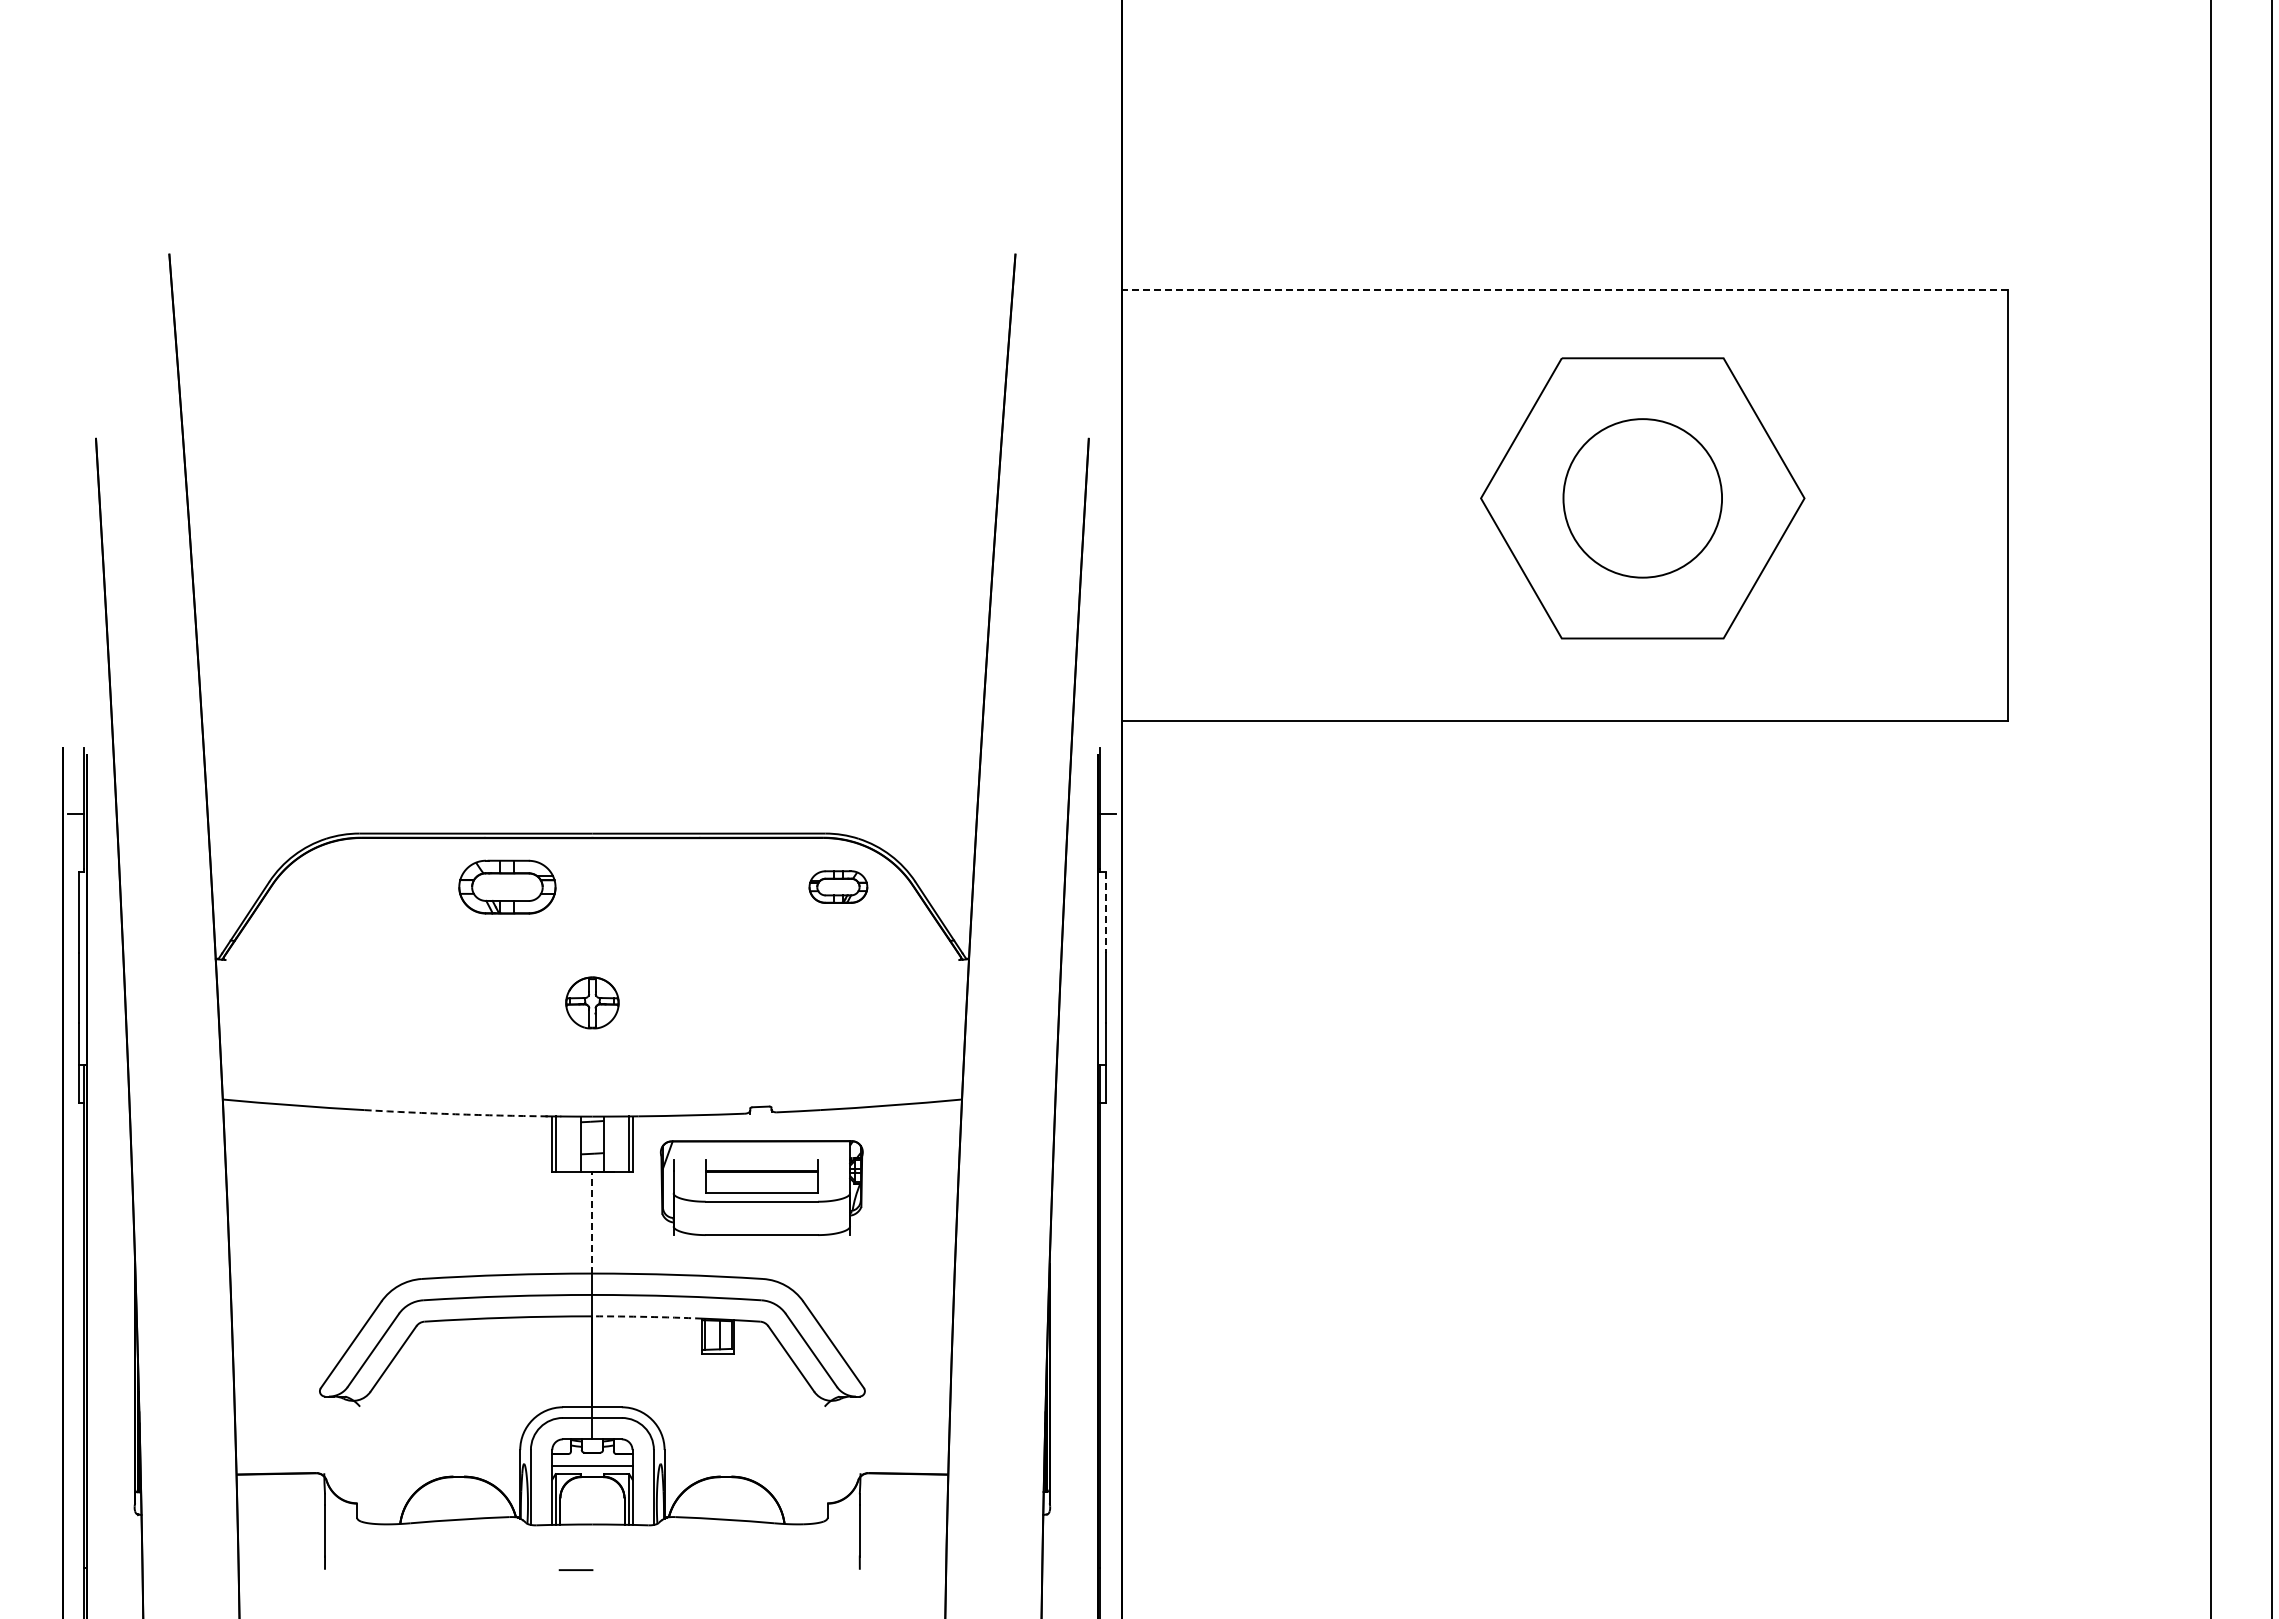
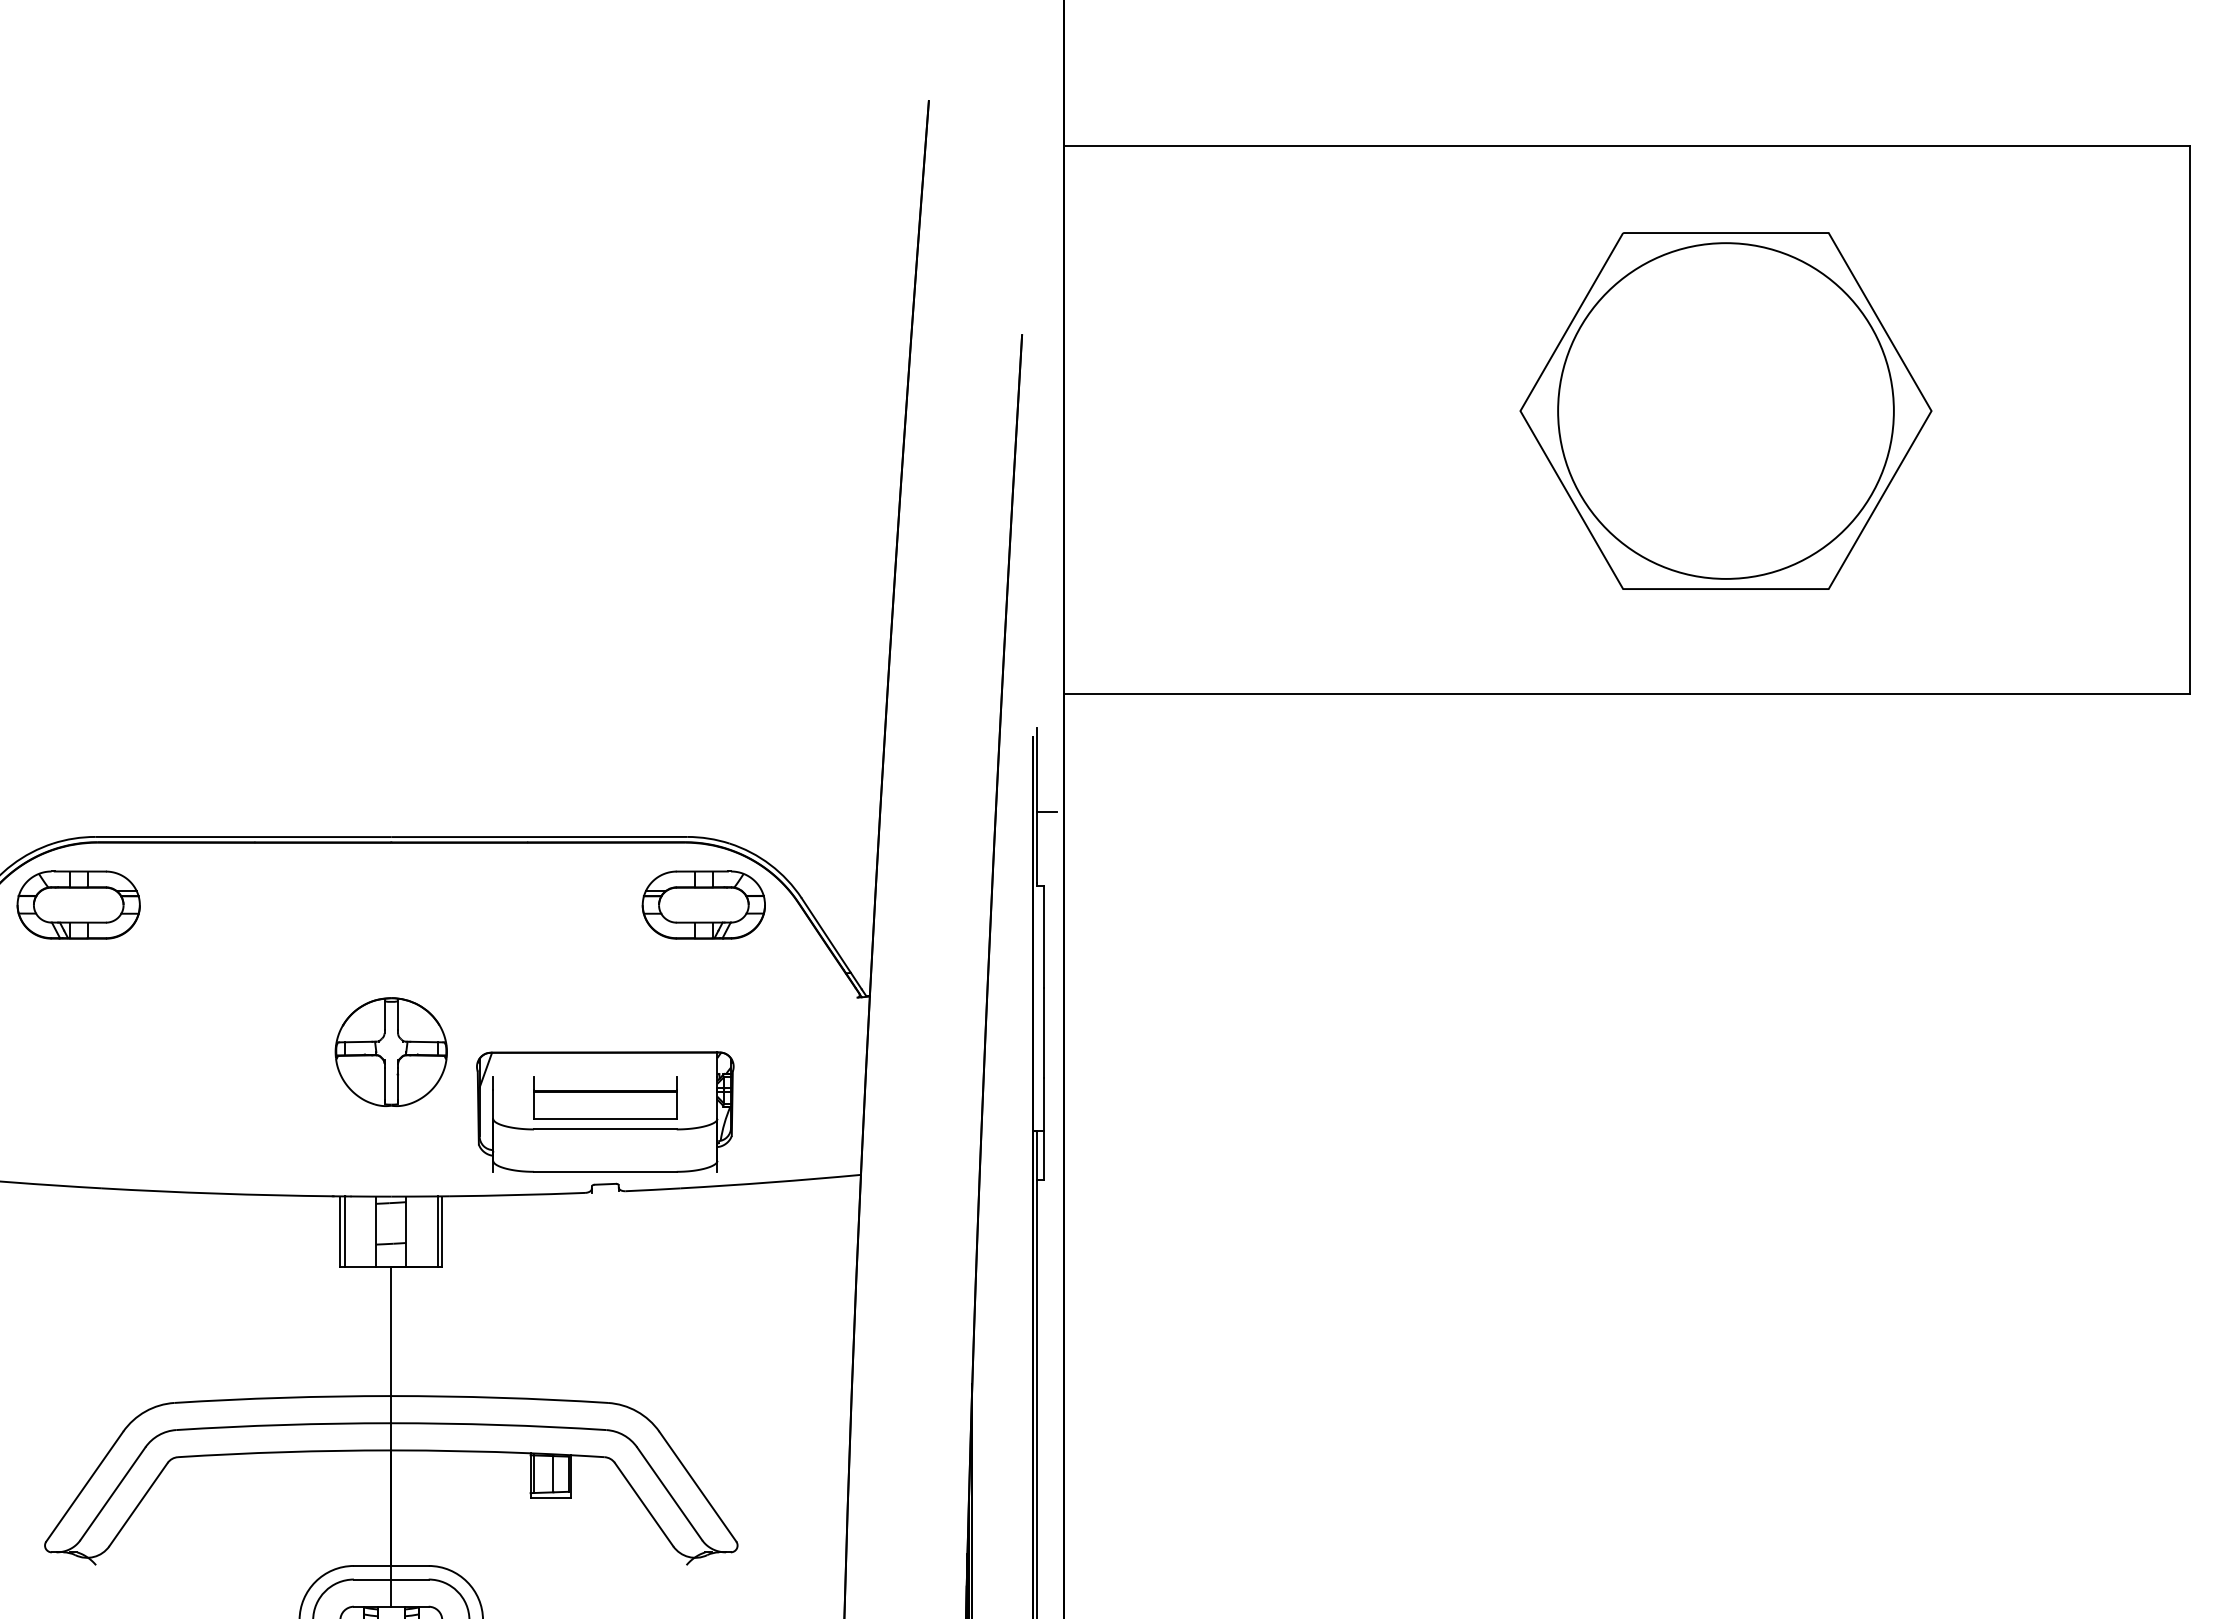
line: (1564, 290) -> (1626, 146), dashed -> solid
circle: (1642, 498) -> (1725, 411), size x1.67
part: (507, 886) -> (78, 904), moved
part: (838, 886) -> (704, 904), size x1.67
line: (1105, 912) -> (1043, 937), dashed -> solid
part: (592, 1002) -> (391, 1051), size x1.67
arc: (455, 1114) -> (217, 1193), dashed -> solid
part: (761, 1187) -> (604, 1111), moved
line: (592, 1222) -> (391, 1331), dashed -> solid
arc: (647, 1316) -> (461, 1450), dashed -> solid

